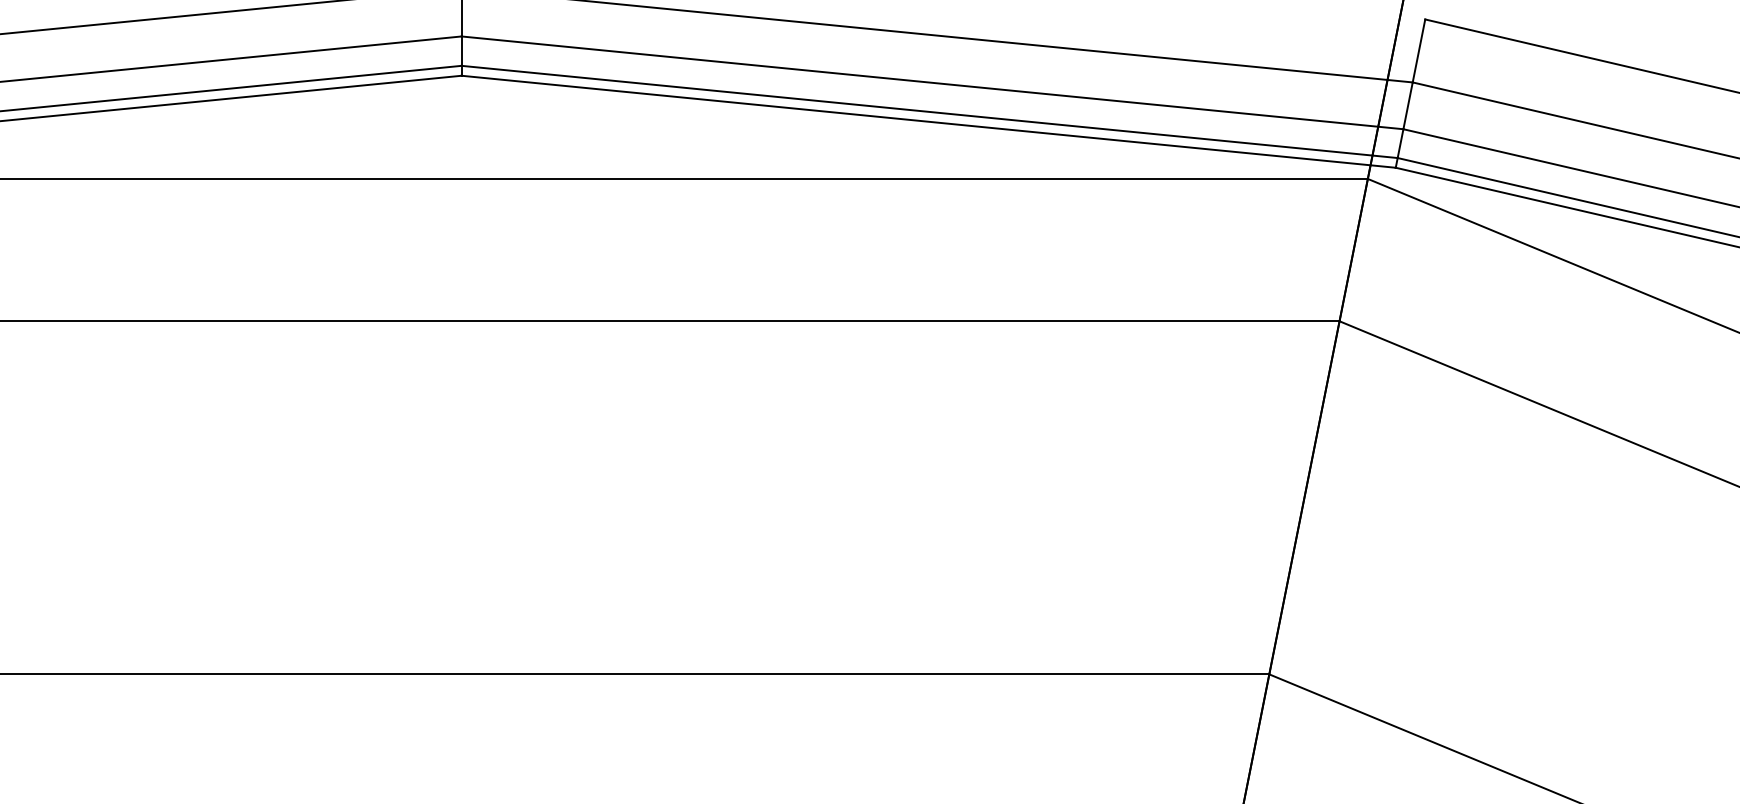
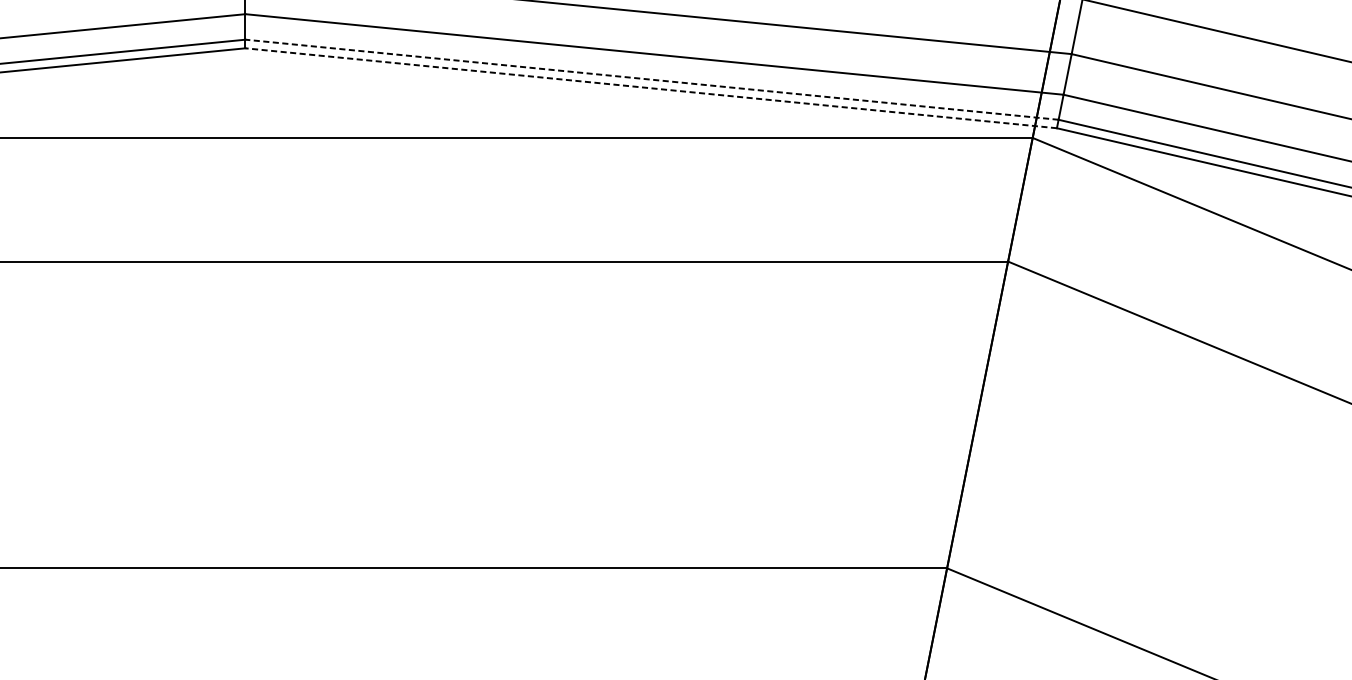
line: (929, 111) -> (651, 79), solid -> dashed
line: (928, 121) -> (651, 88), solid -> dashed

